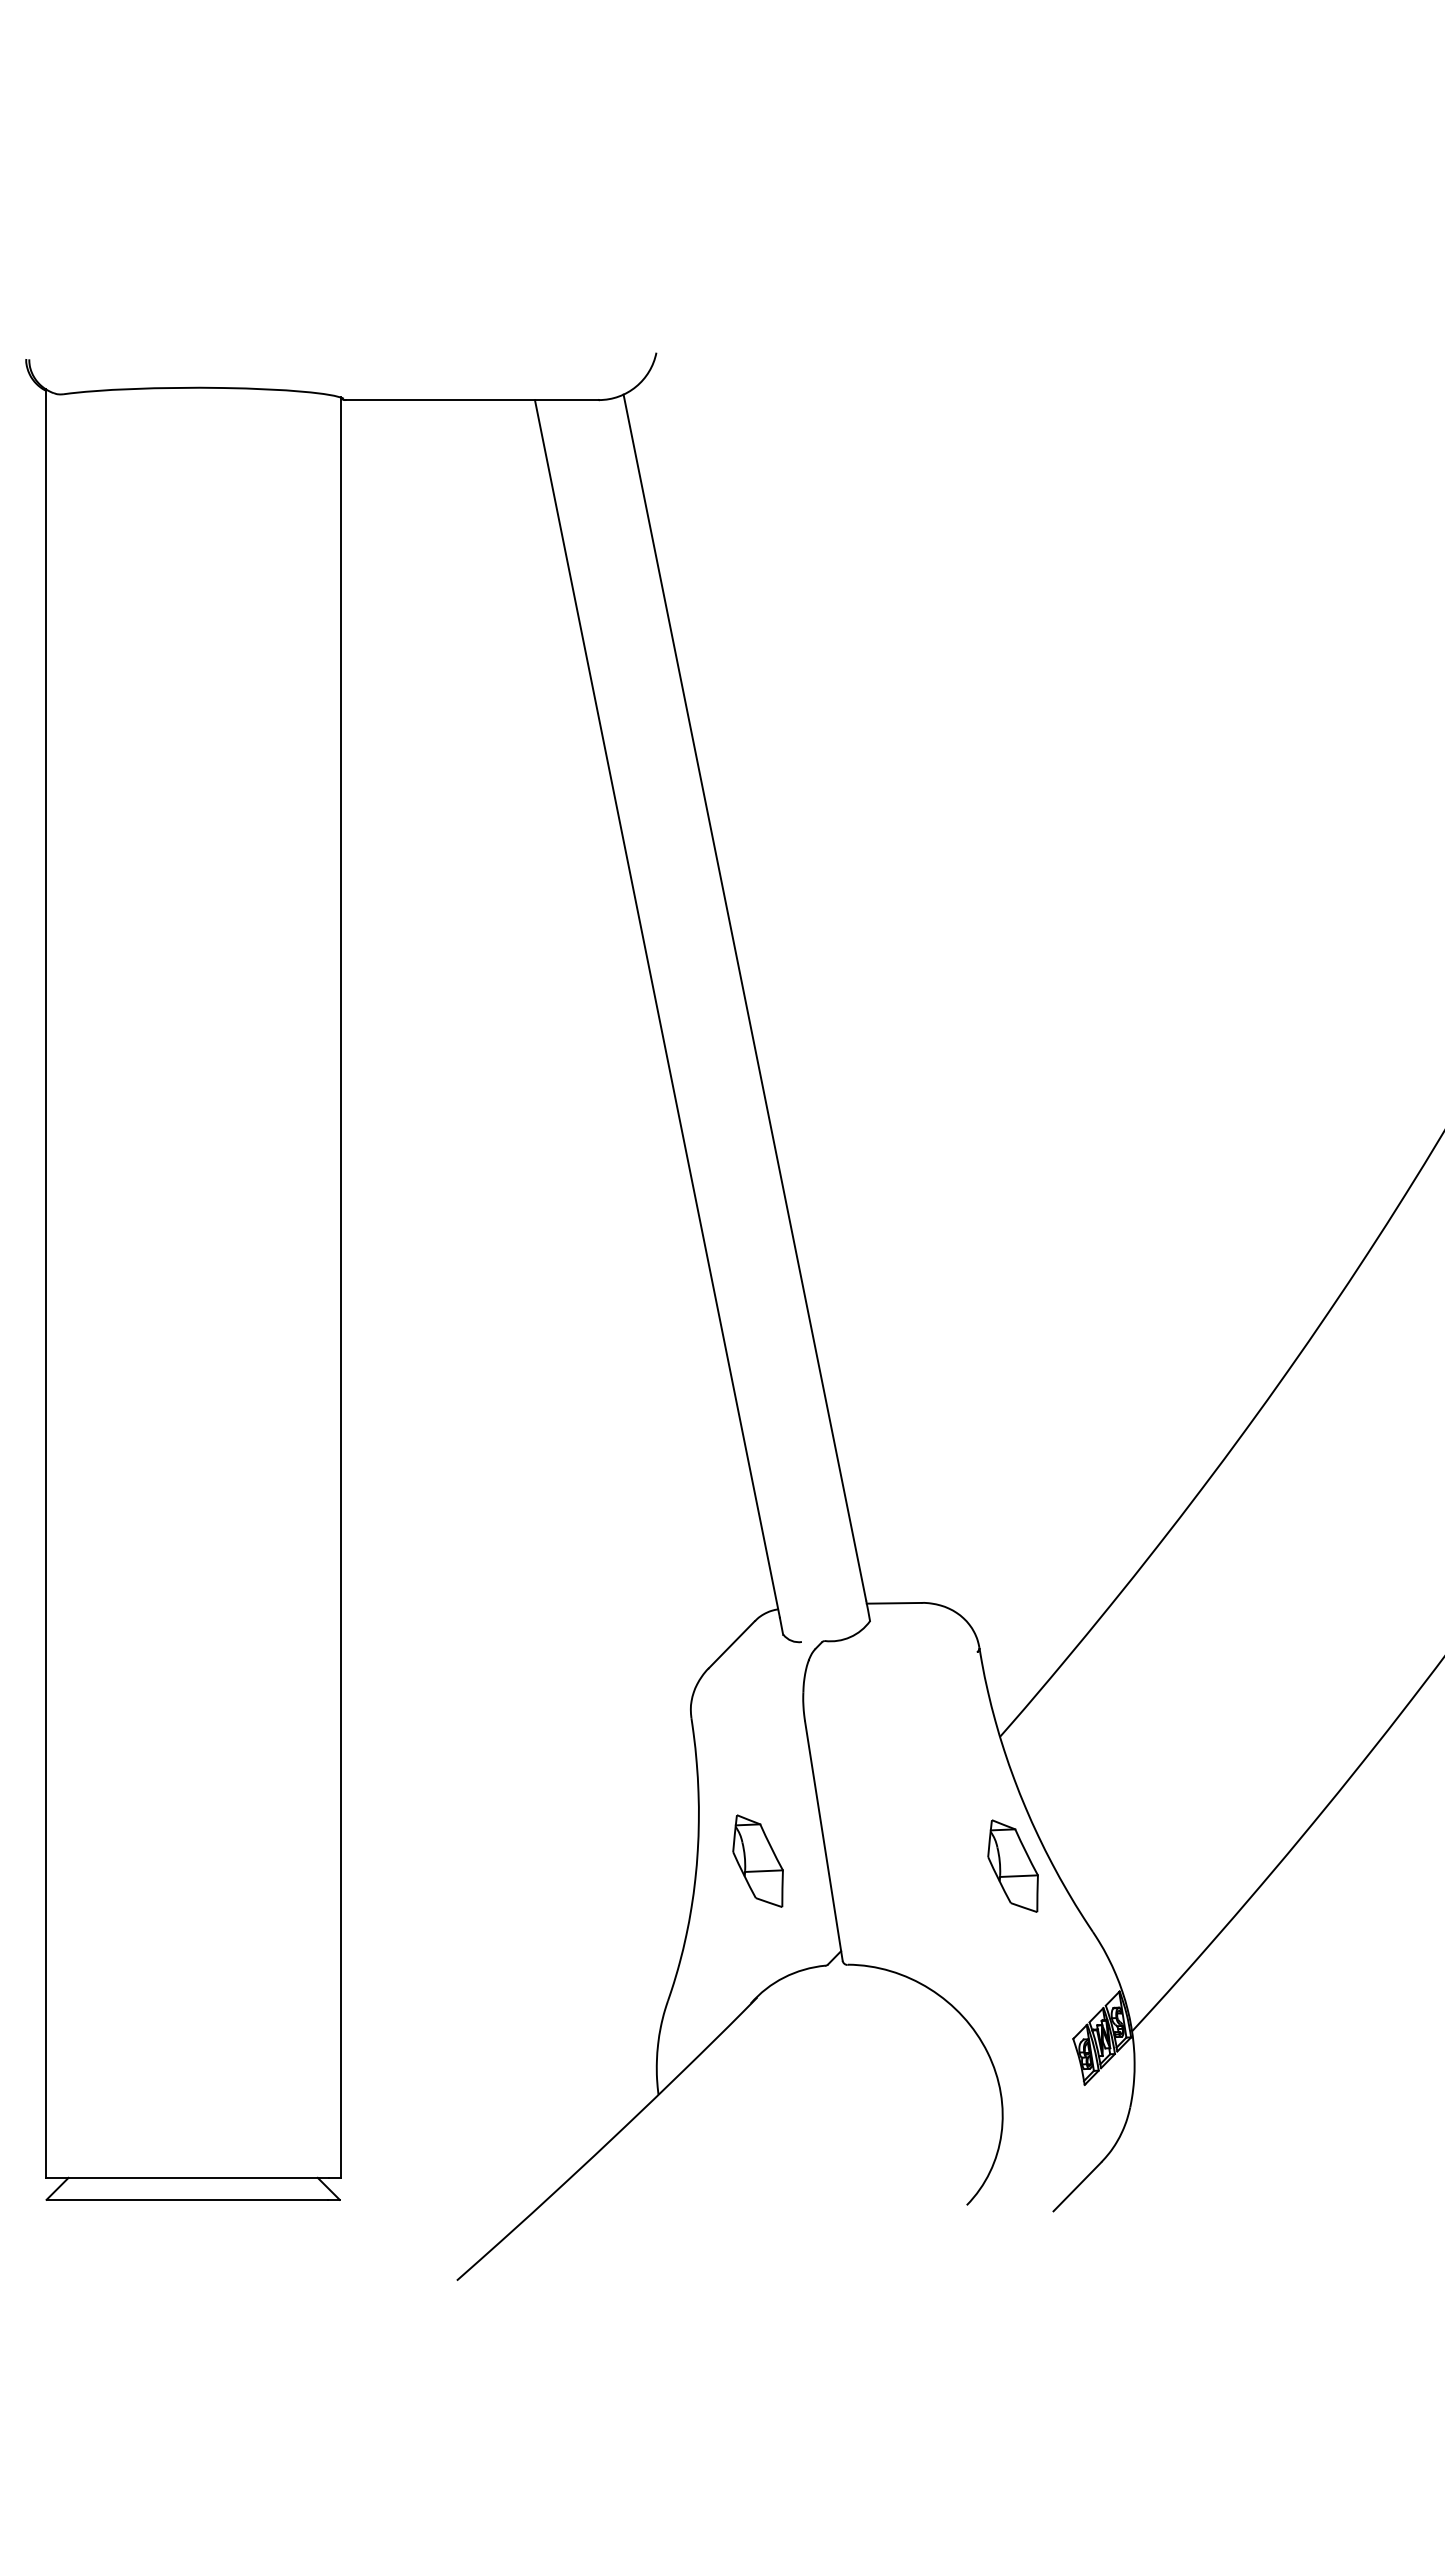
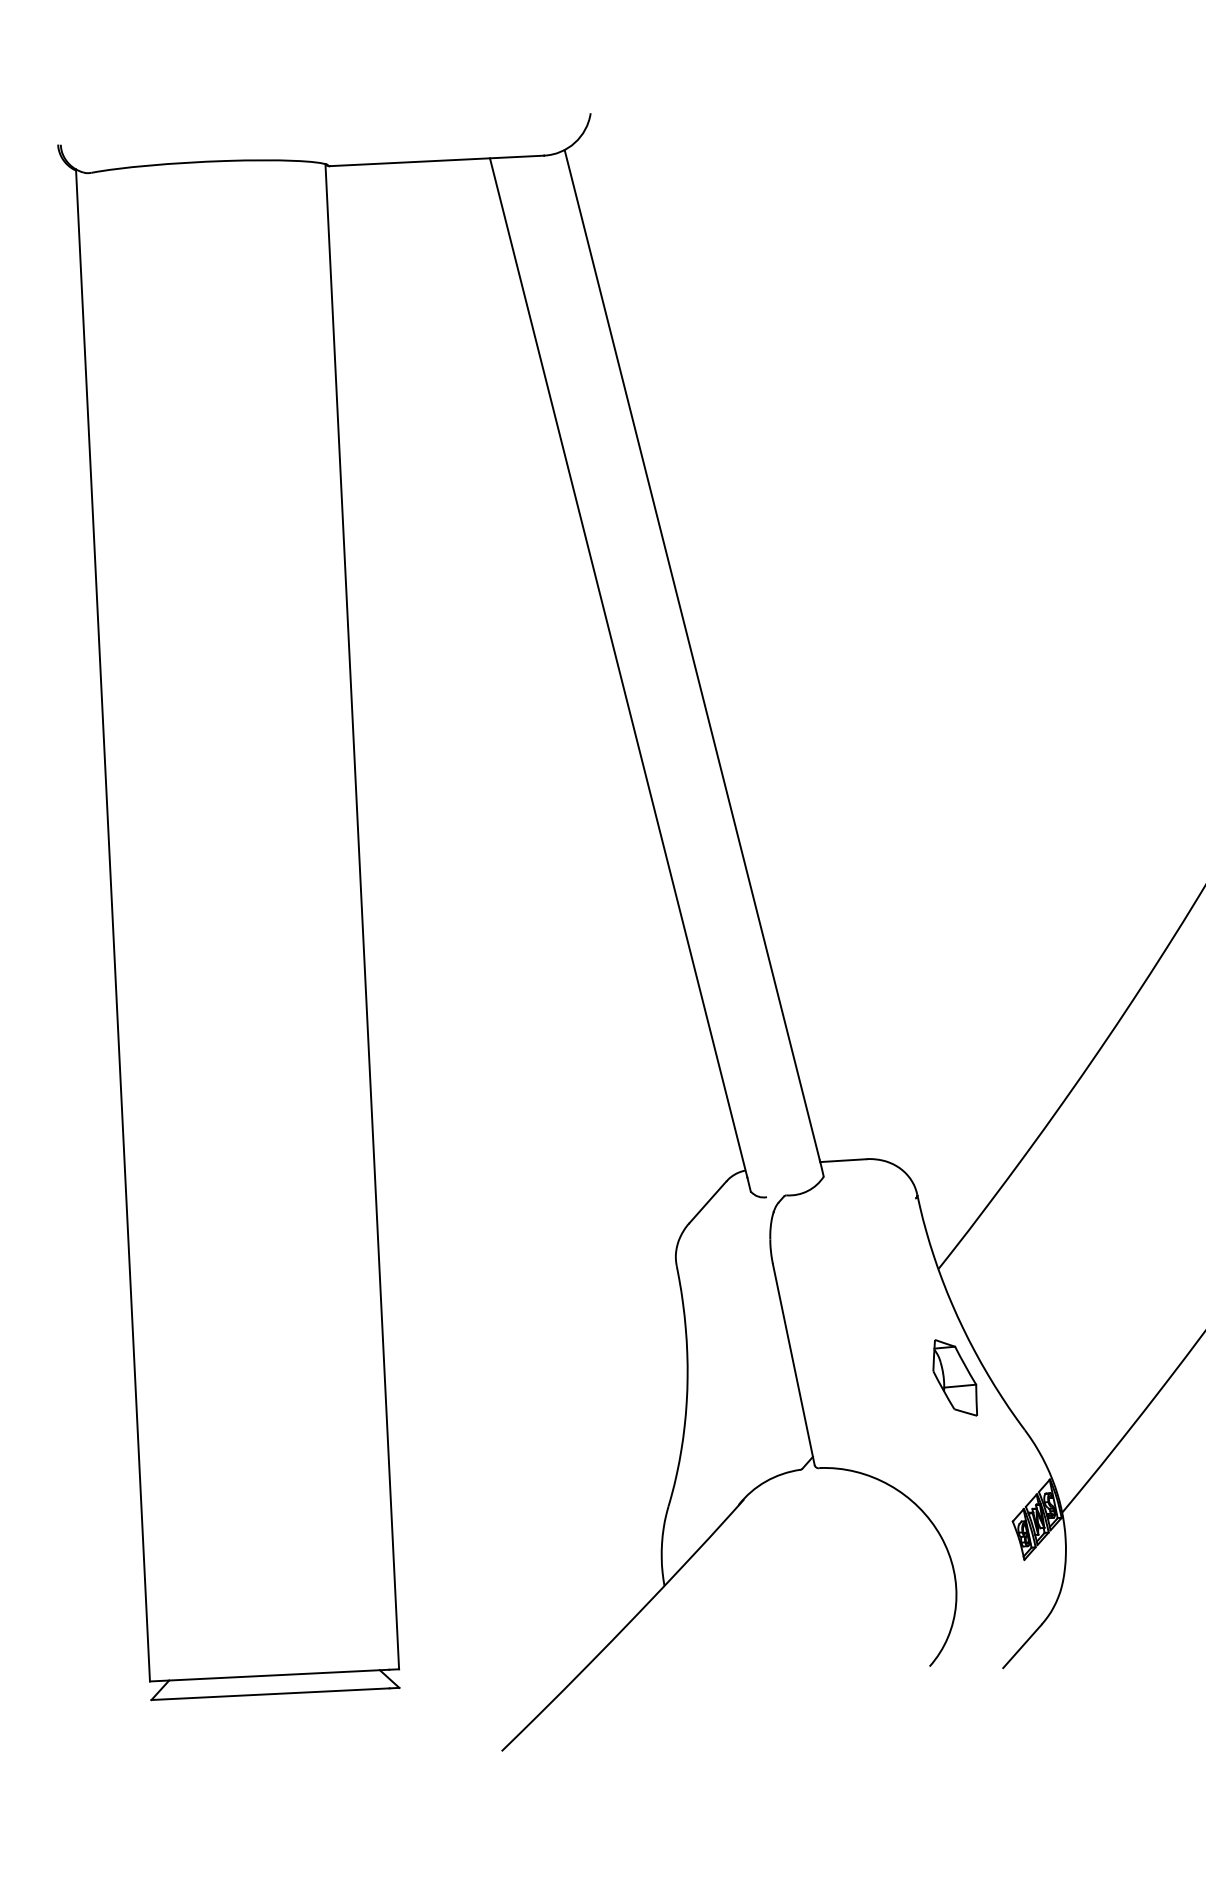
part: (757, 1860) -> (738, 1383), removed

